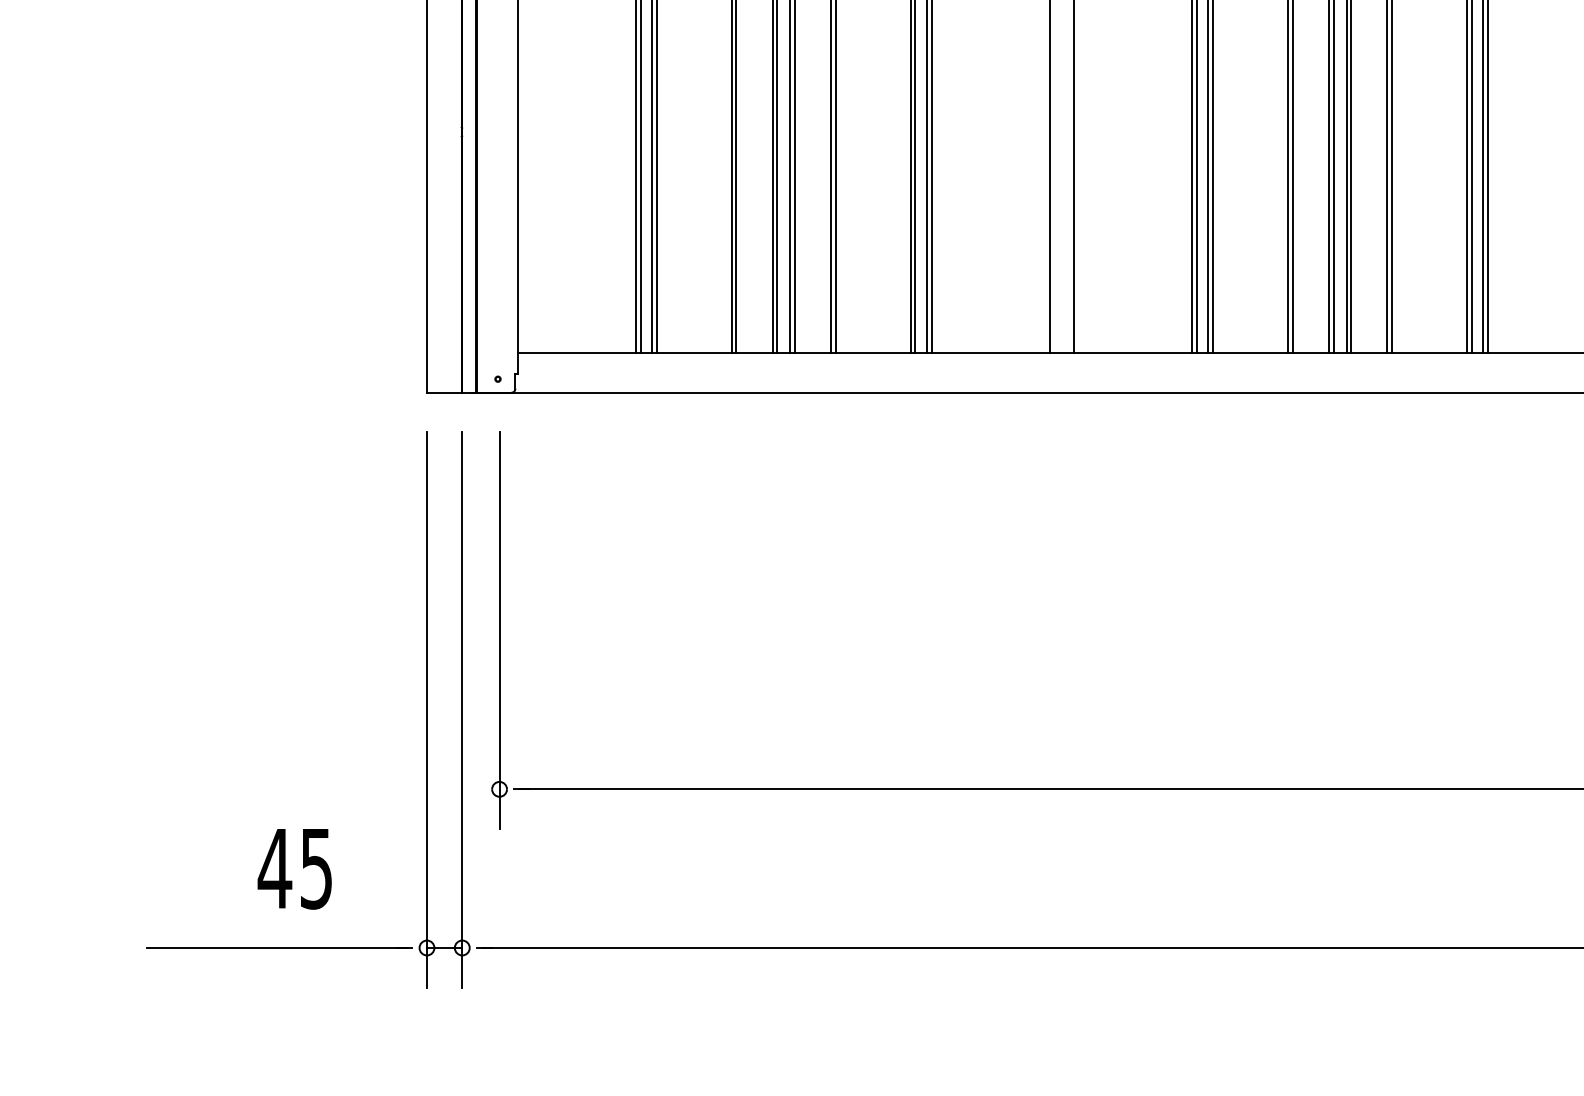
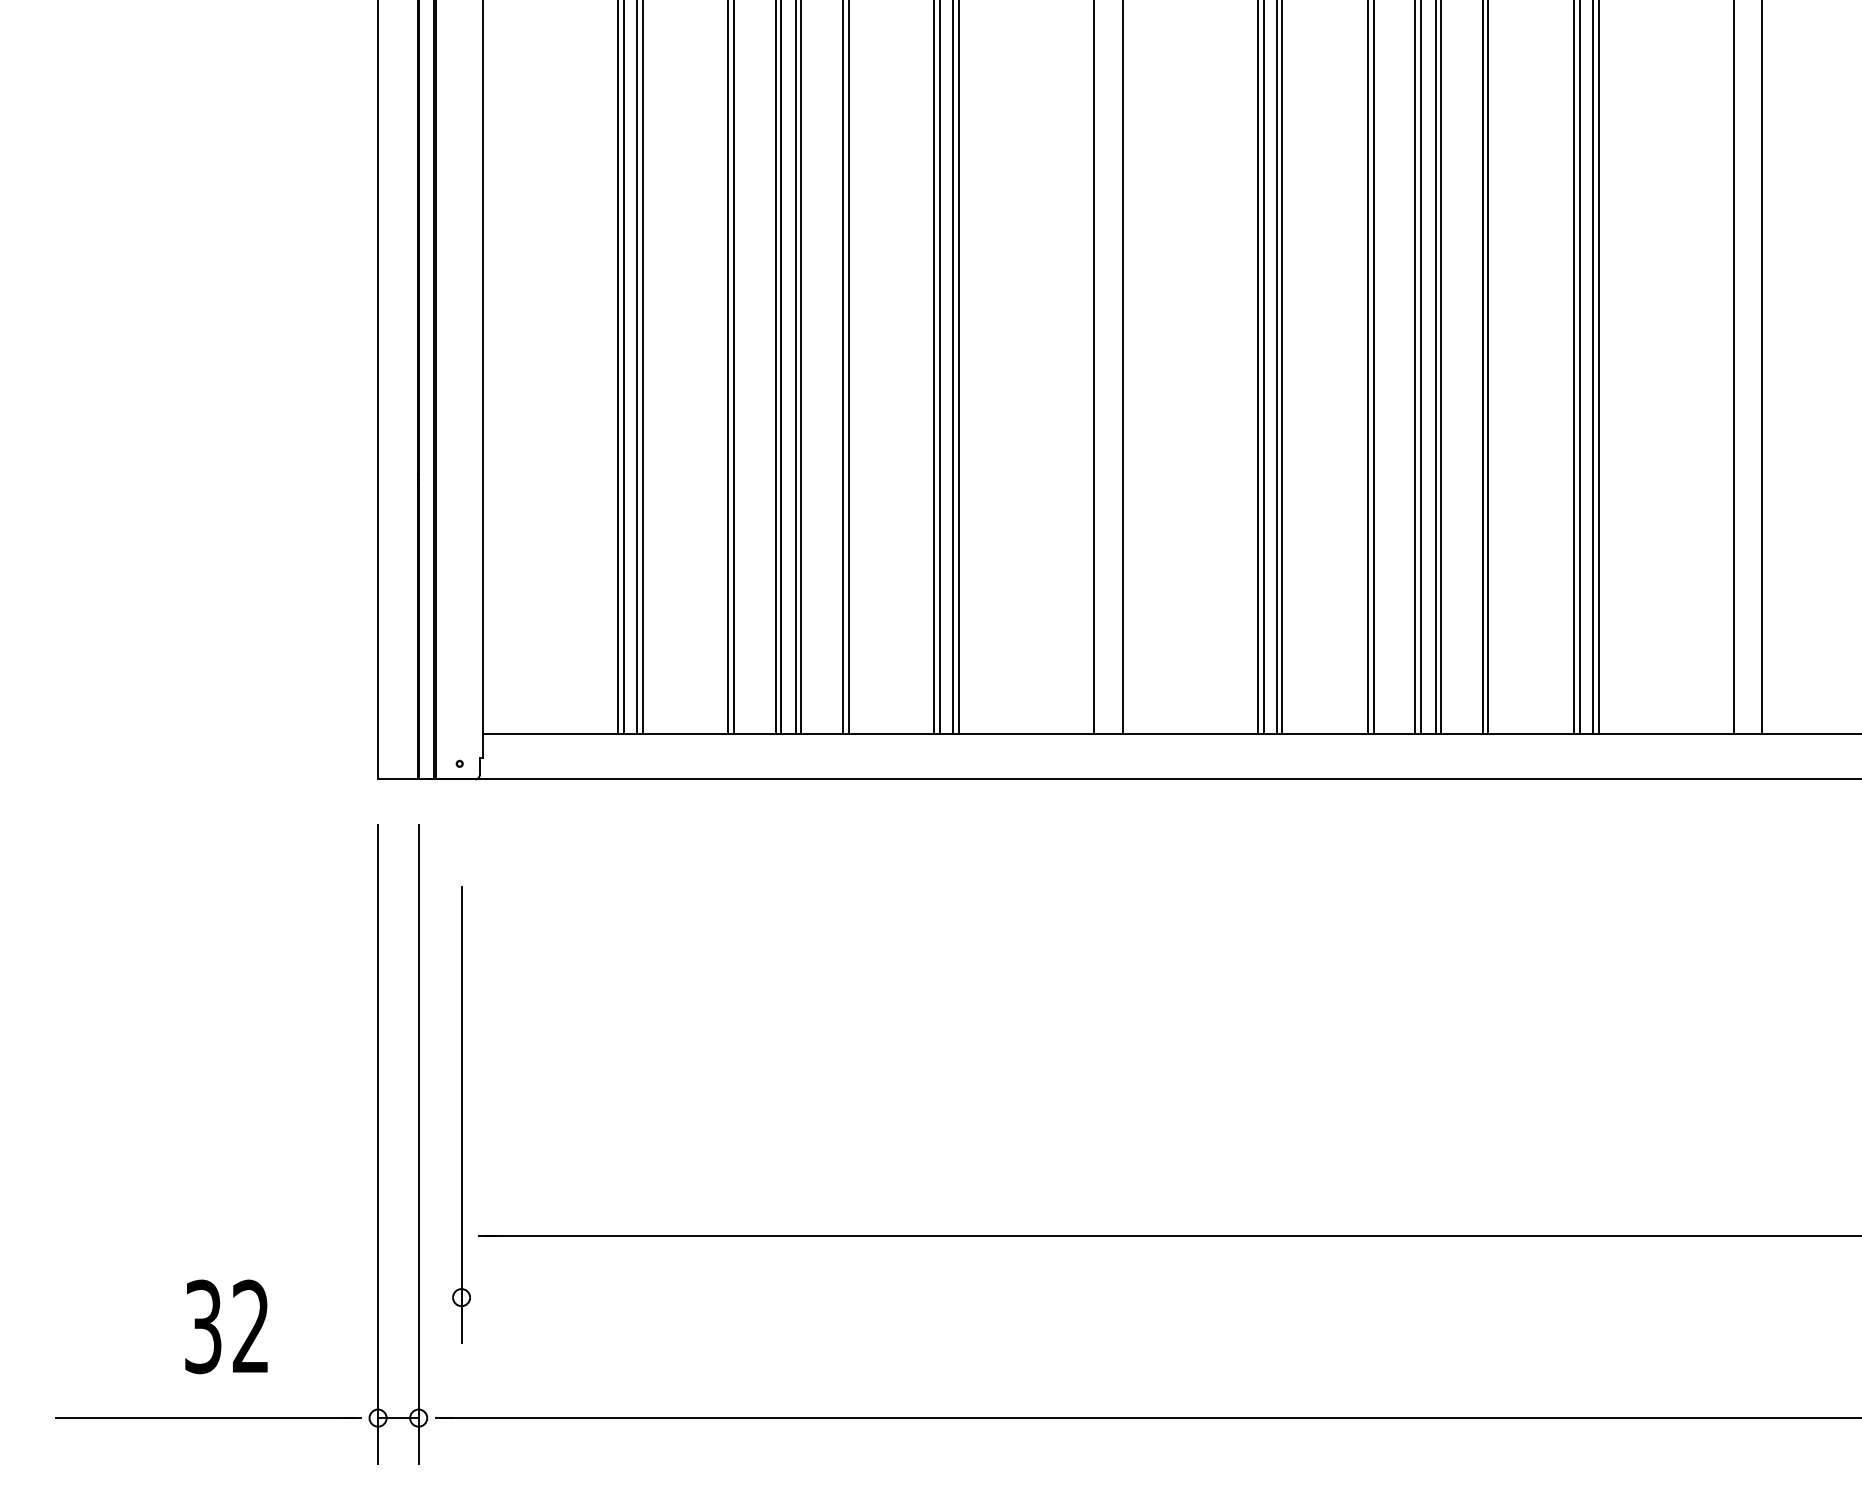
part: (499, 630) -> (461, 1114), moved
text: (294, 868) -> (225, 1326), 45 -> 32

